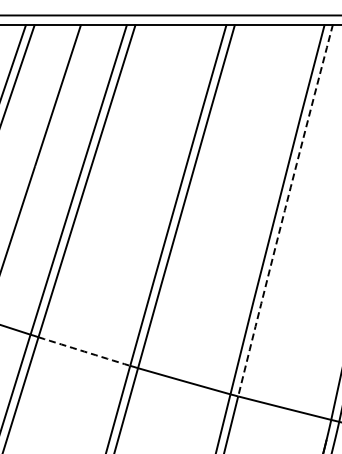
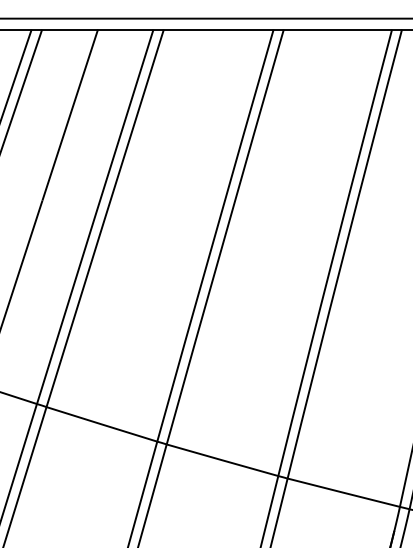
arc: (284, 210) -> (343, 254), dashed -> solid
arc: (84, 351) -> (102, 424), dashed -> solid

